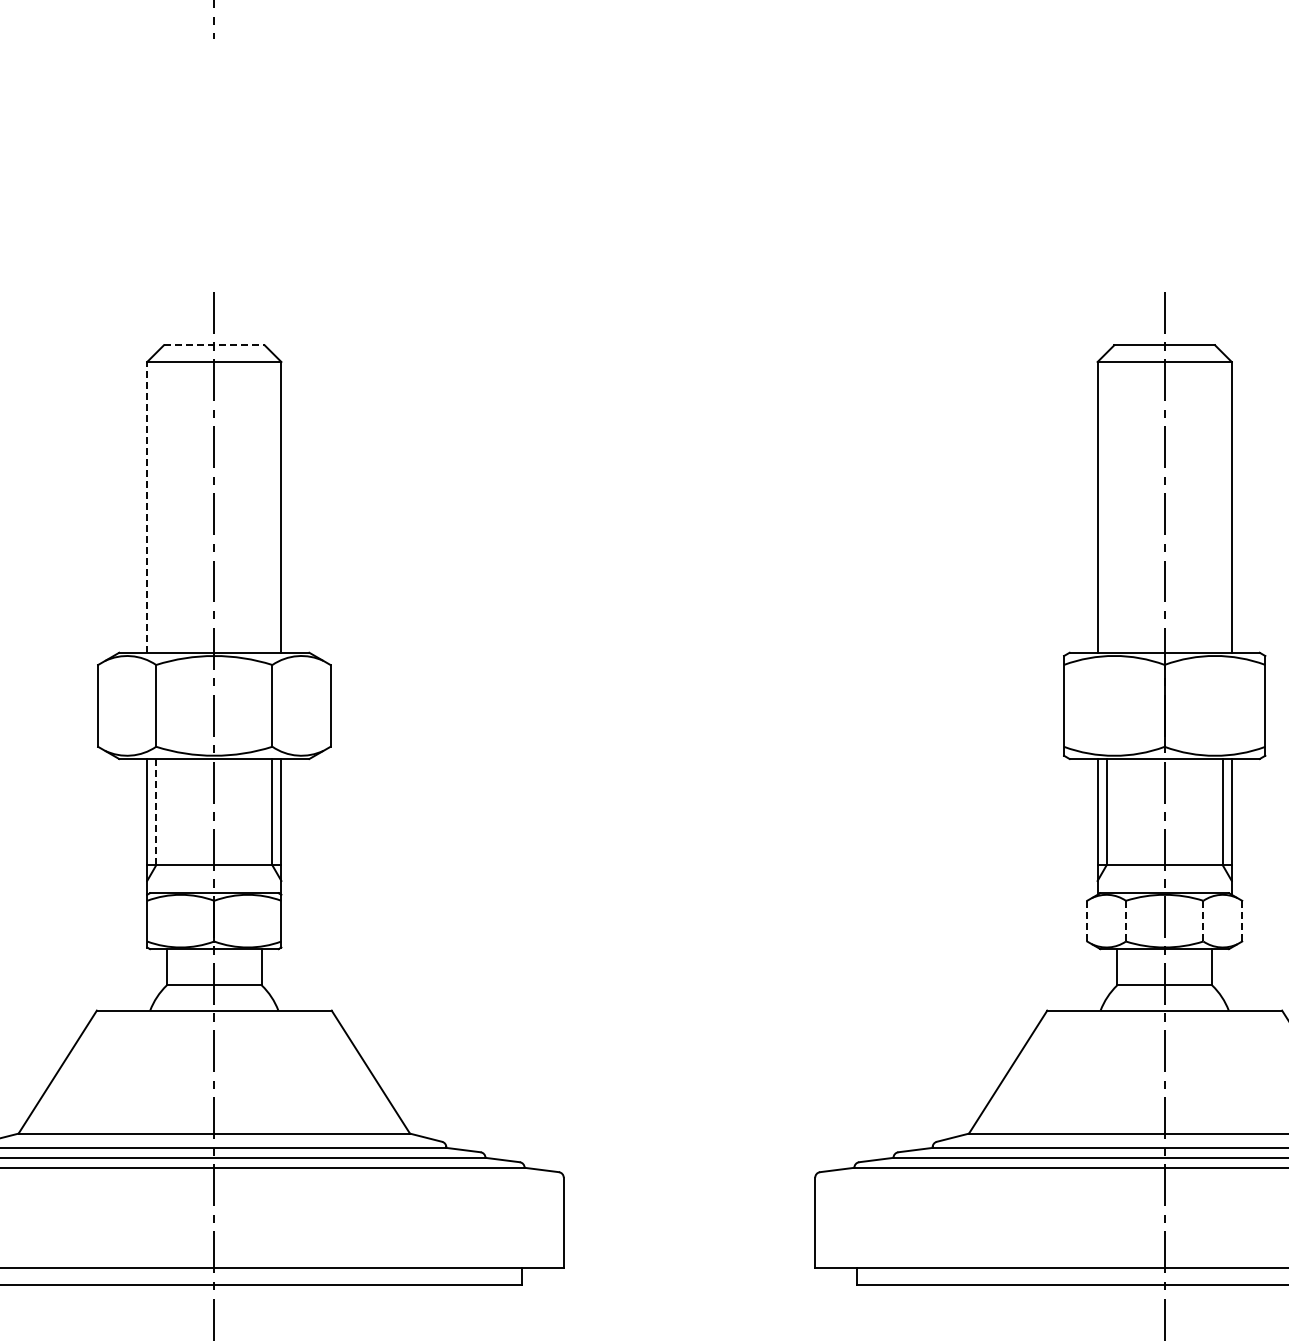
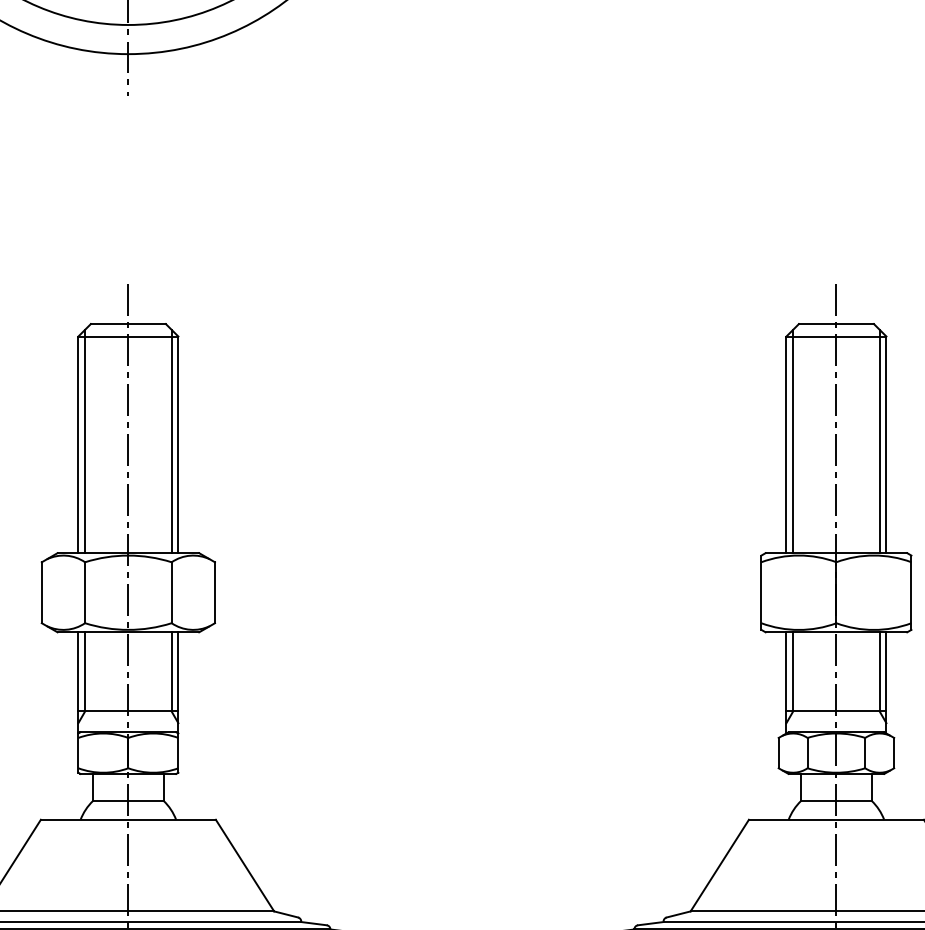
line: (214, 345) -> (128, 324), dashed -> solid
line: (156, 502) -> (85, 441), added
line: (272, 502) -> (171, 441), added
line: (1106, 502) -> (793, 441), added
line: (1222, 502) -> (879, 441), added
line: (147, 506) -> (78, 444), dashed -> solid
line: (156, 811) -> (85, 671), dashed -> solid
line: (1087, 921) -> (778, 753), dashed -> solid
line: (1125, 921) -> (807, 753), dashed -> solid
line: (1203, 921) -> (865, 753), dashed -> solid
line: (1242, 921) -> (894, 753), dashed -> solid

